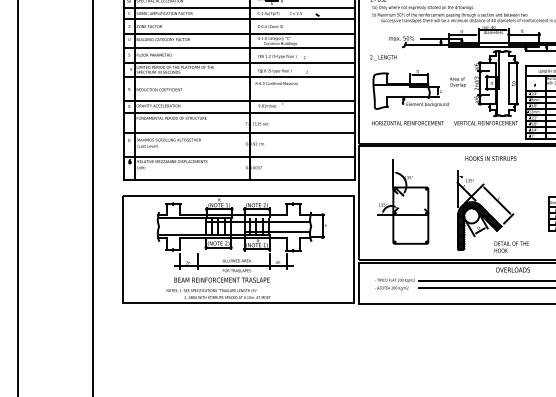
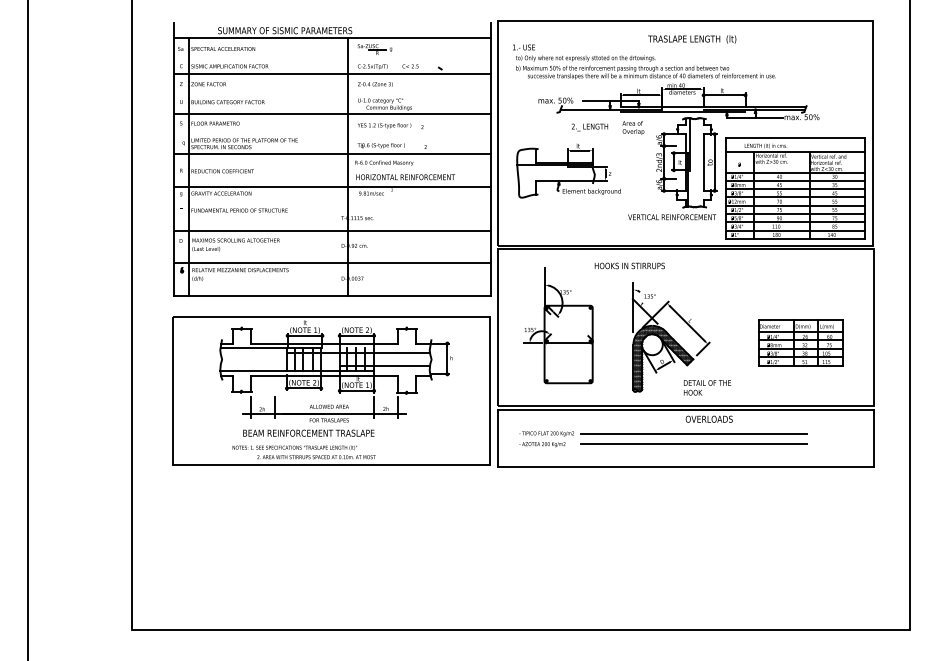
line: (239, 7) -> (332, 58), removed
line: (239, 34) -> (332, 94), removed
text: (383, 57) -> (589, 127), moved
line: (239, 62) -> (332, 133), removed
text: (457, 81) -> (633, 127), moved
line: (239, 112) -> (332, 202), removed
text: (407, 123) -> (405, 177), moved
text: (490, 158) -> (629, 265), moved

